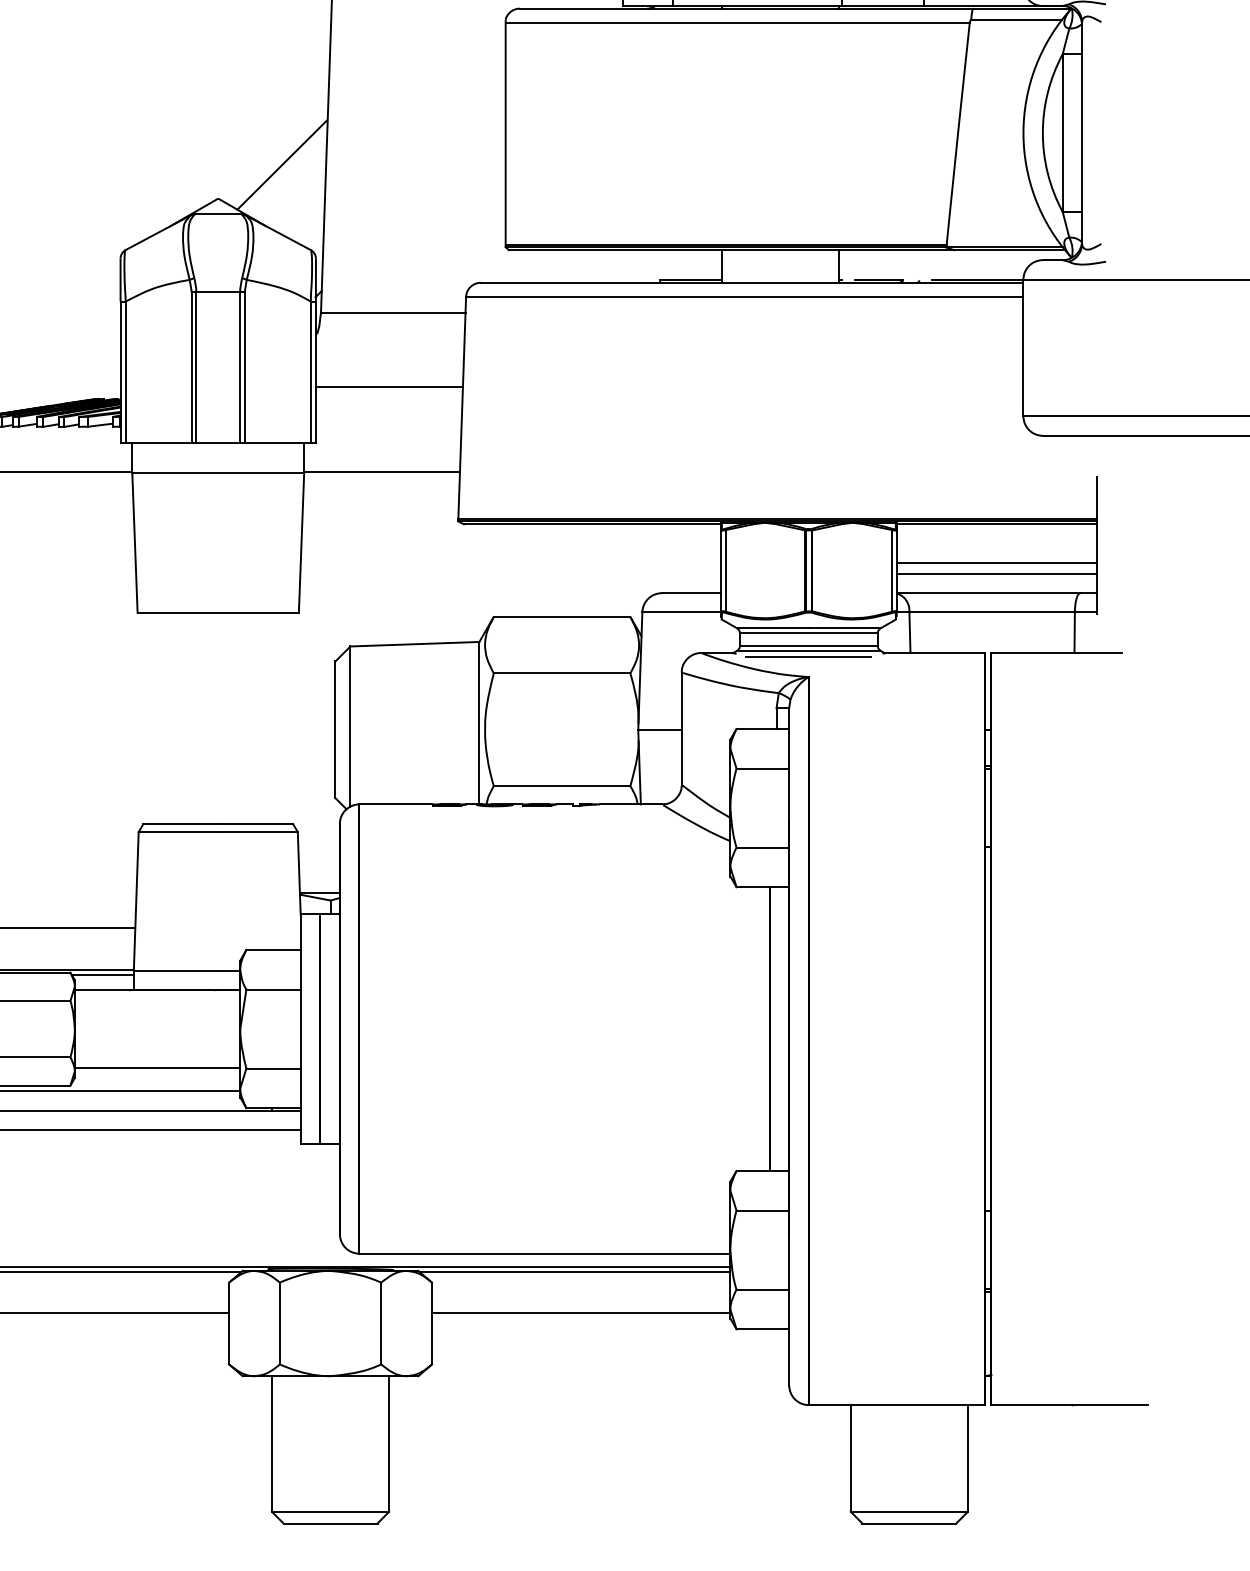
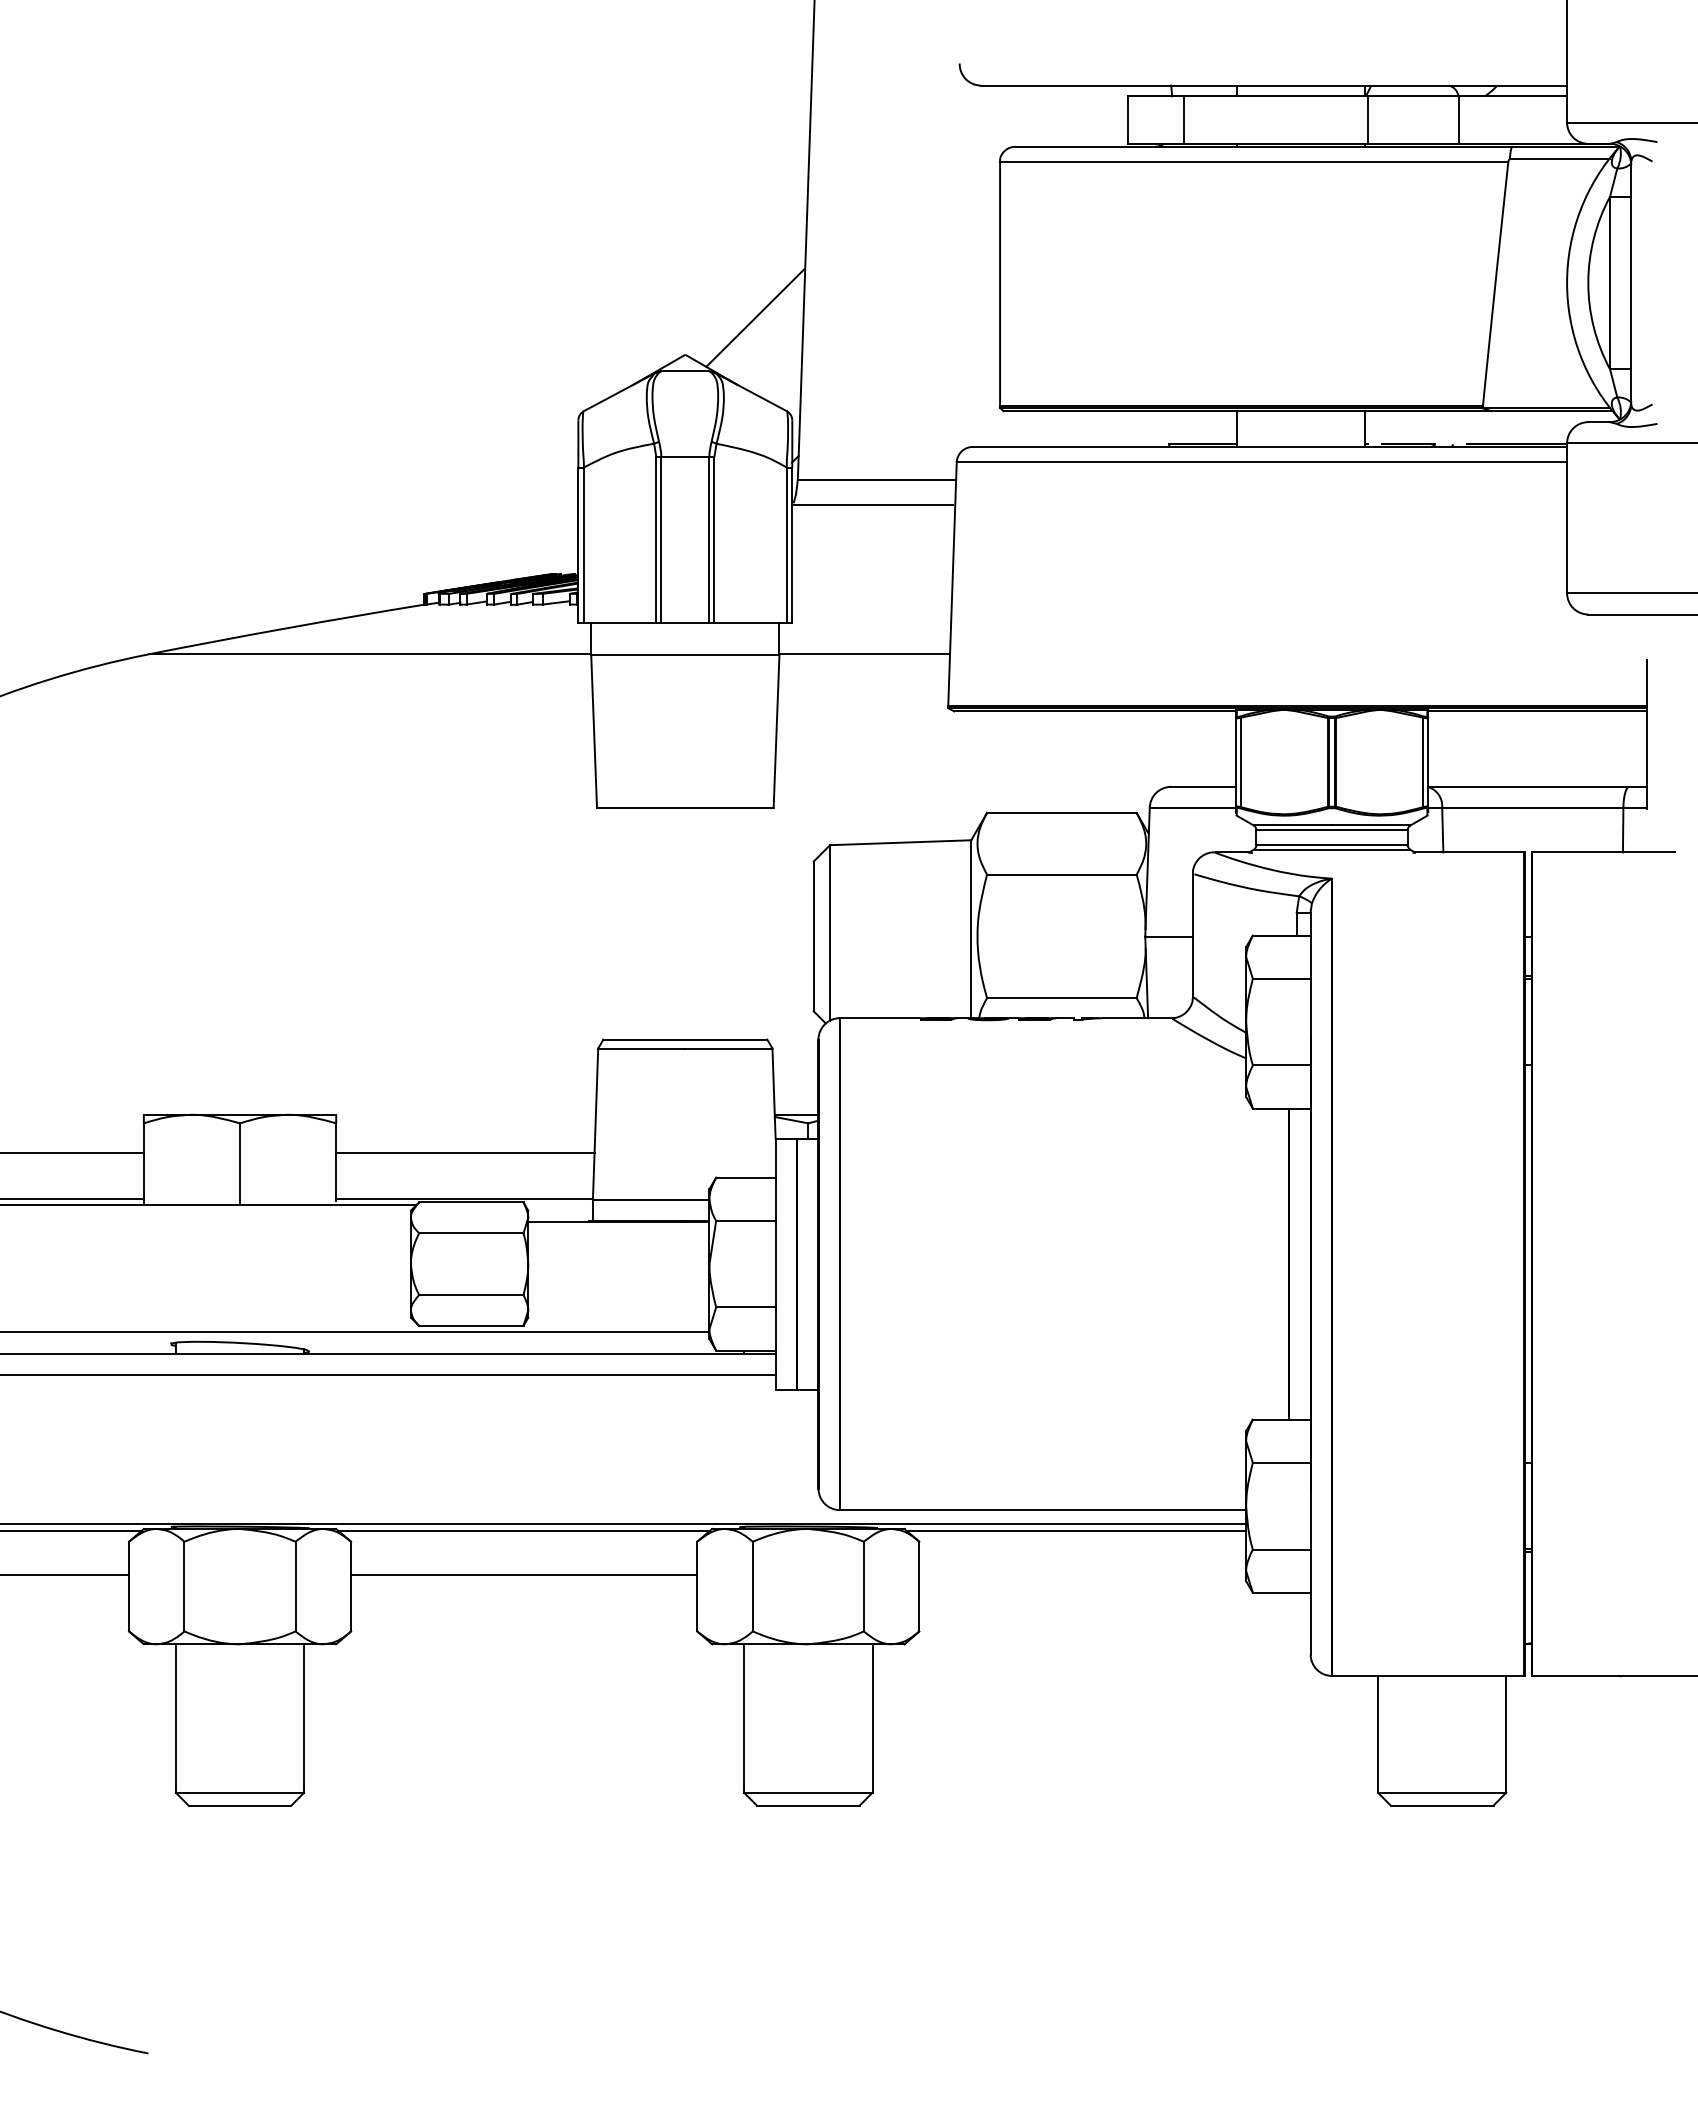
line: (389, 387) -> (872, 505), moved
line: (996, 563) -> (1537, 754), removed
line: (996, 573) -> (1537, 765), removed
line: (808, 656) -> (1331, 856), removed
line: (102, 974) -> (558, 1204), removed
line: (157, 1067) -> (618, 1306), removed
line: (580, 1312) -> (1082, 1574), removed

